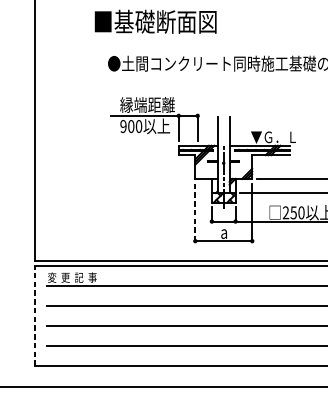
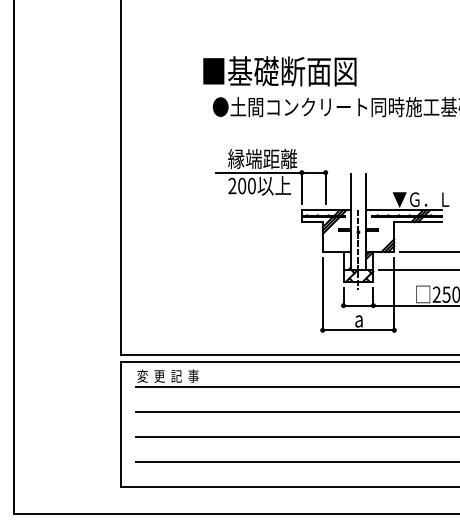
text: (155, 21) -> (279, 71), moved
text: (123, 126) -> (232, 186), 900 -> 200
line: (195, 212) -> (322, 294), dashed -> solid
line: (35, 316) -> (121, 424), dashed -> solid

